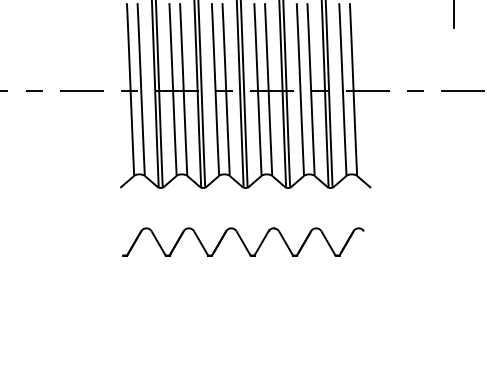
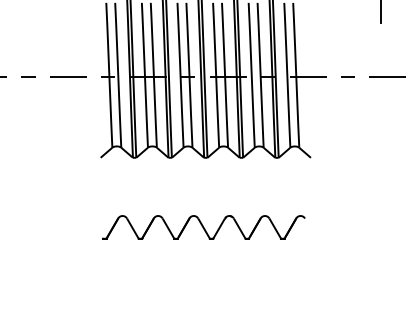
part: (243, 241) -> (204, 227), moved

